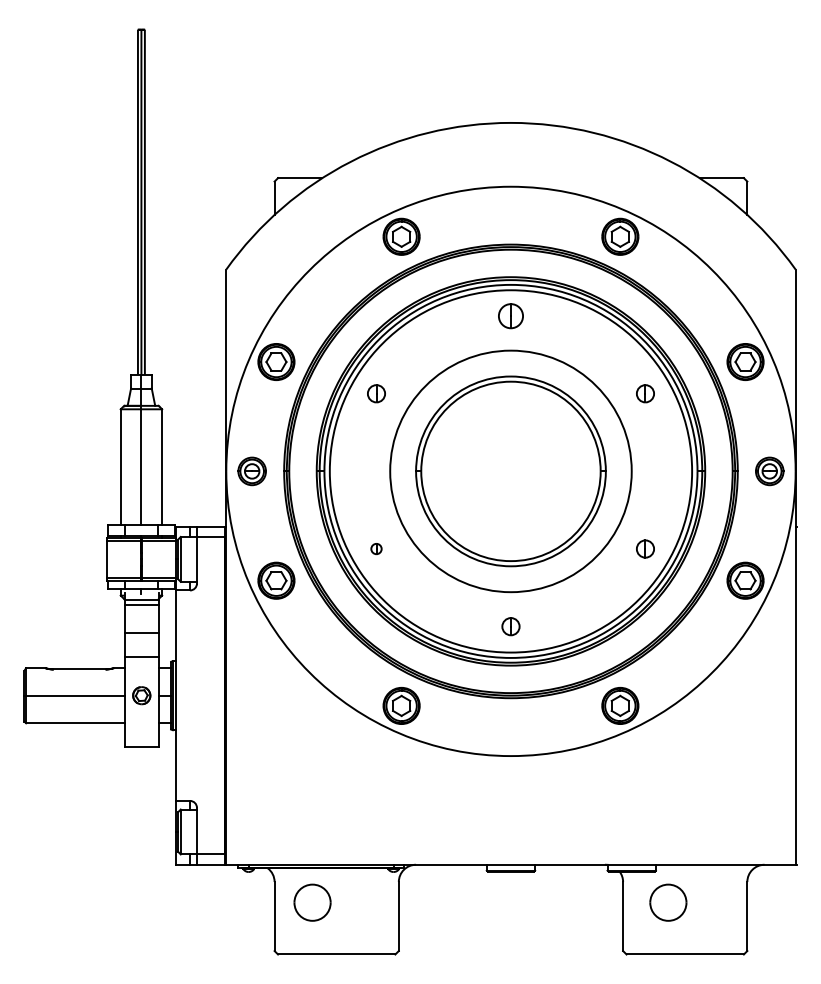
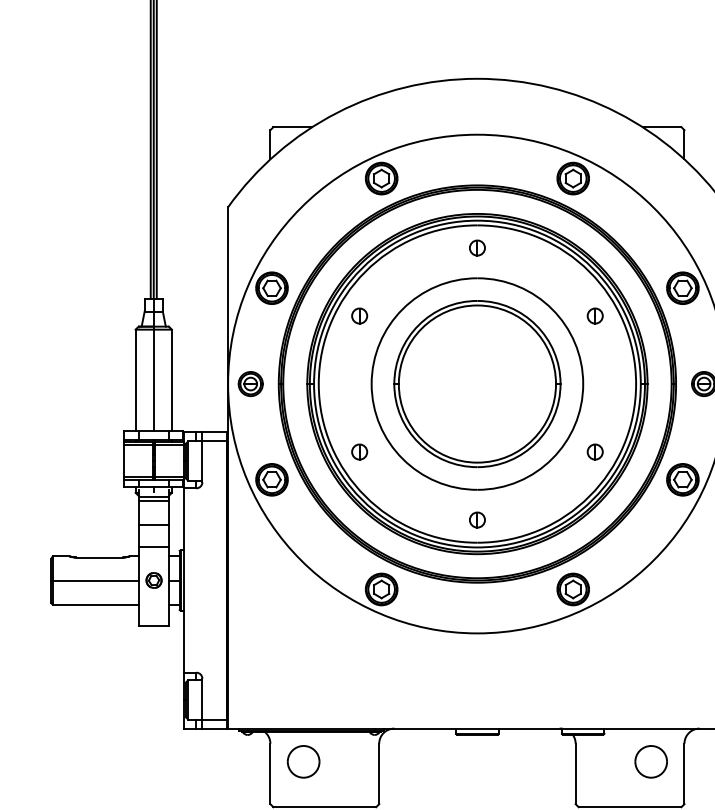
part: (510, 315) -> (477, 247), size x0.71
part: (376, 548) -> (359, 451), size x1.67
part: (668, 902) -> (651, 761), moved

